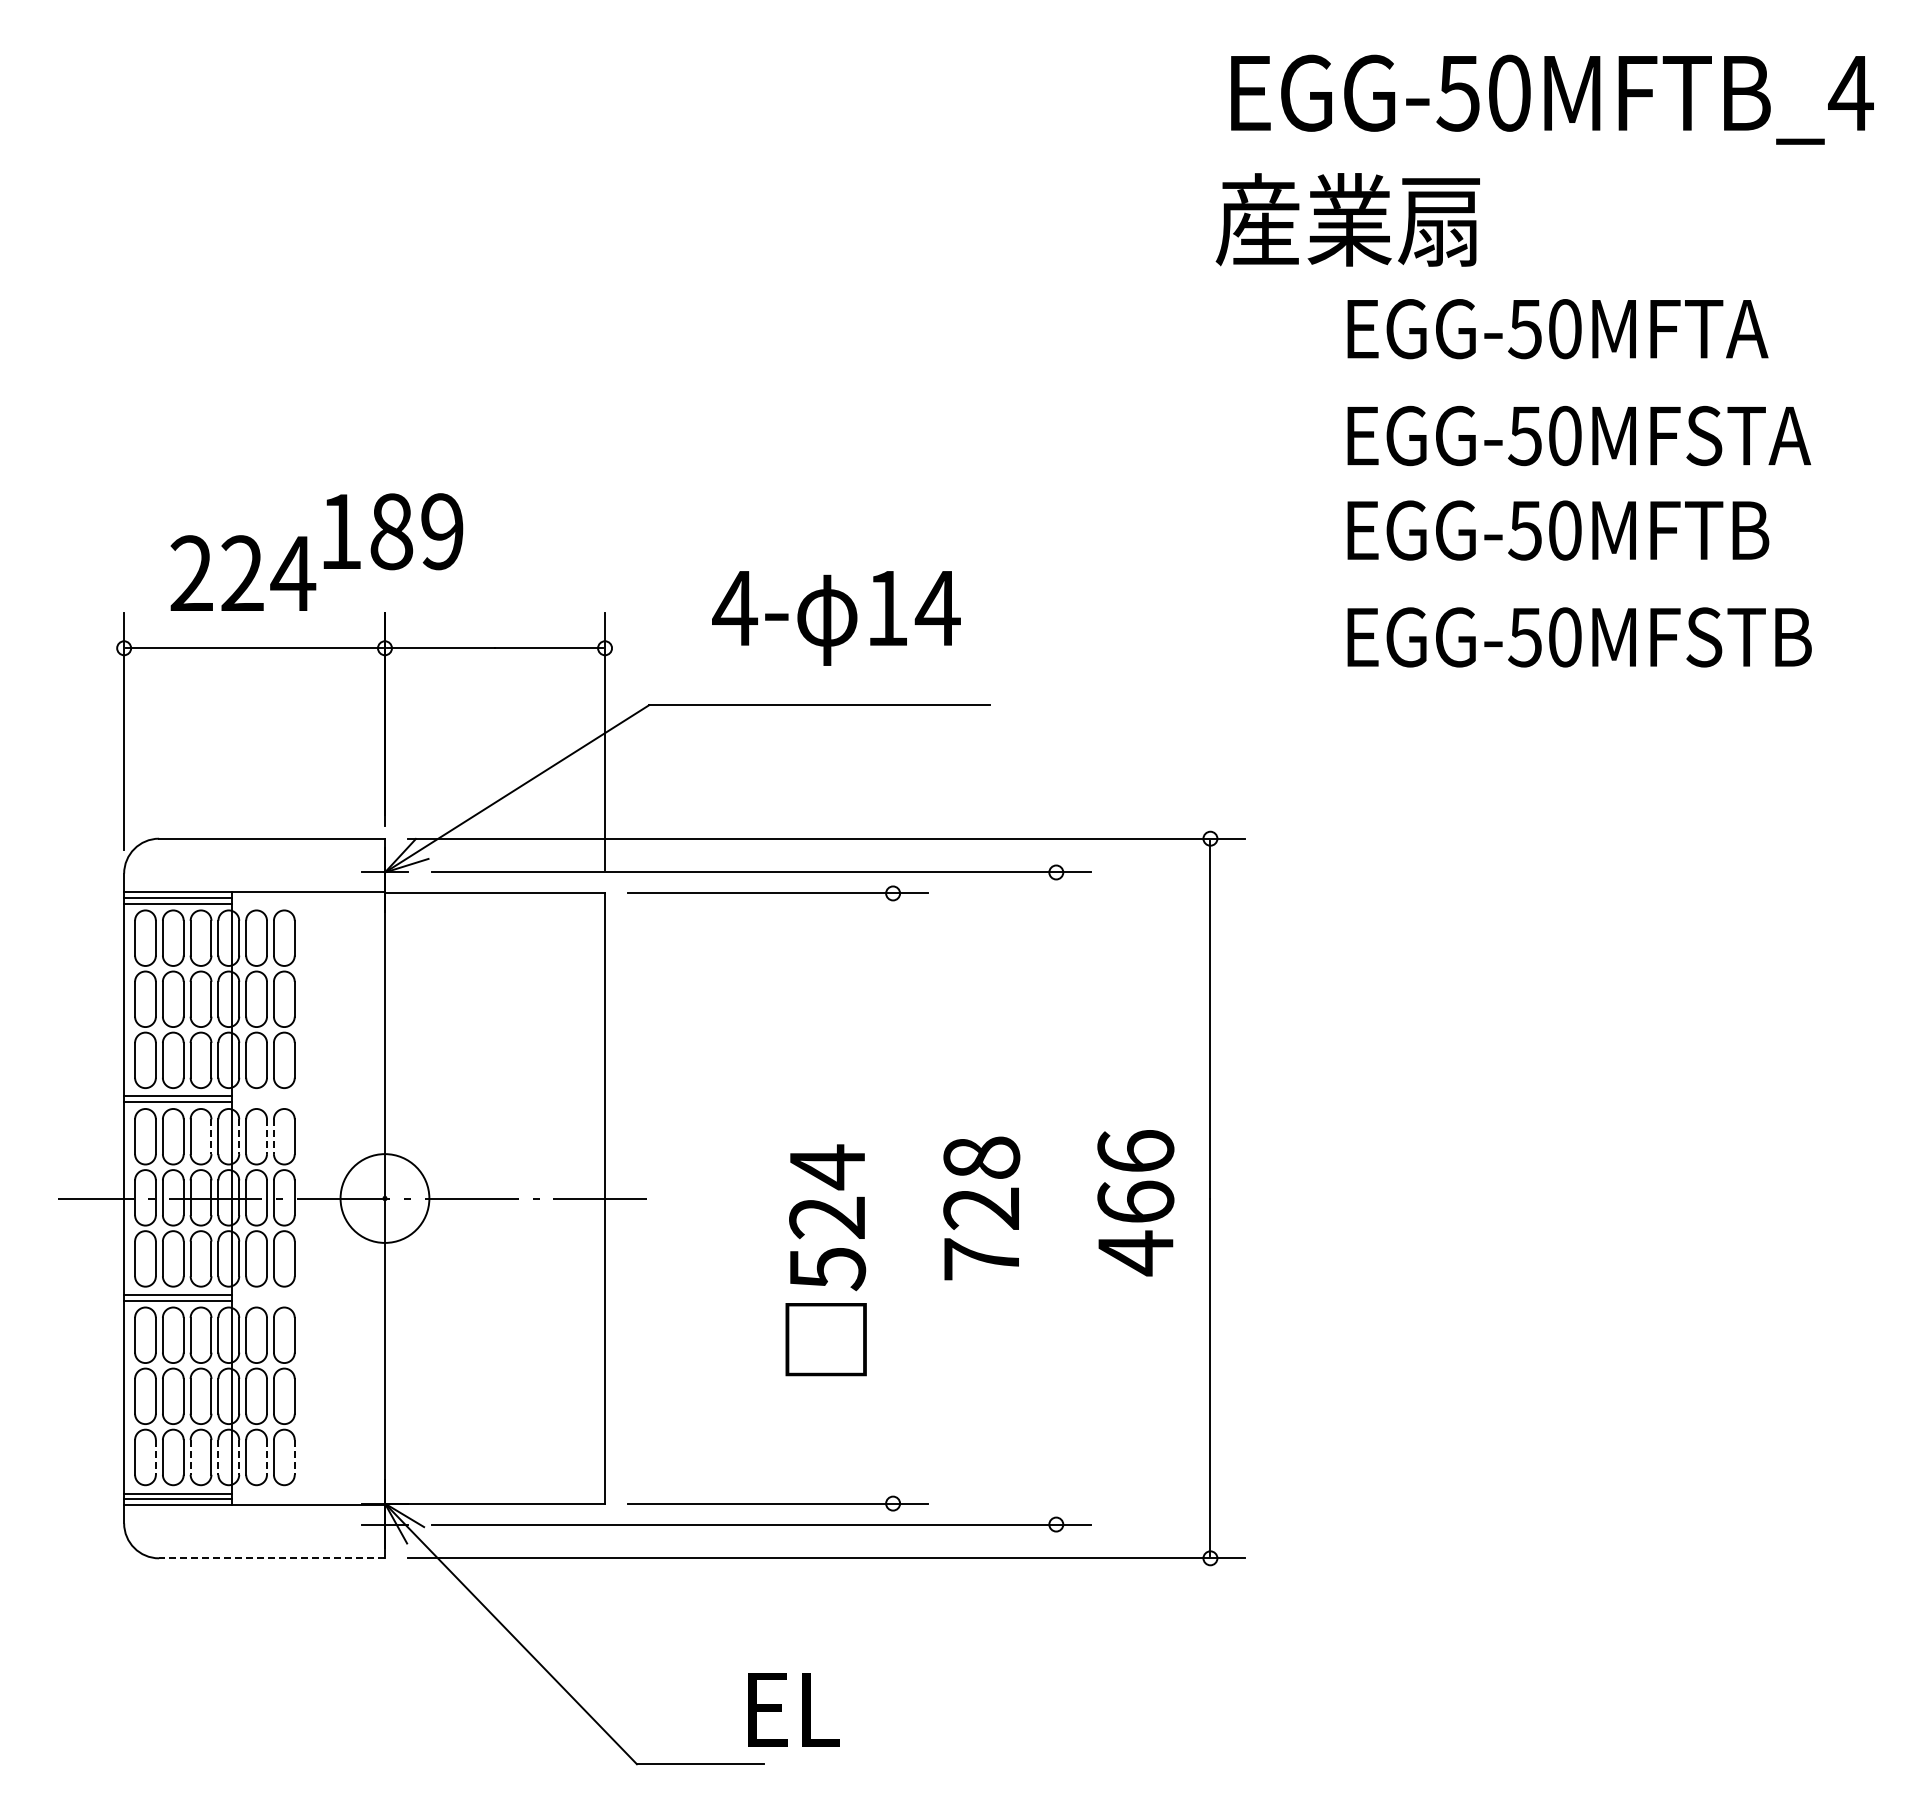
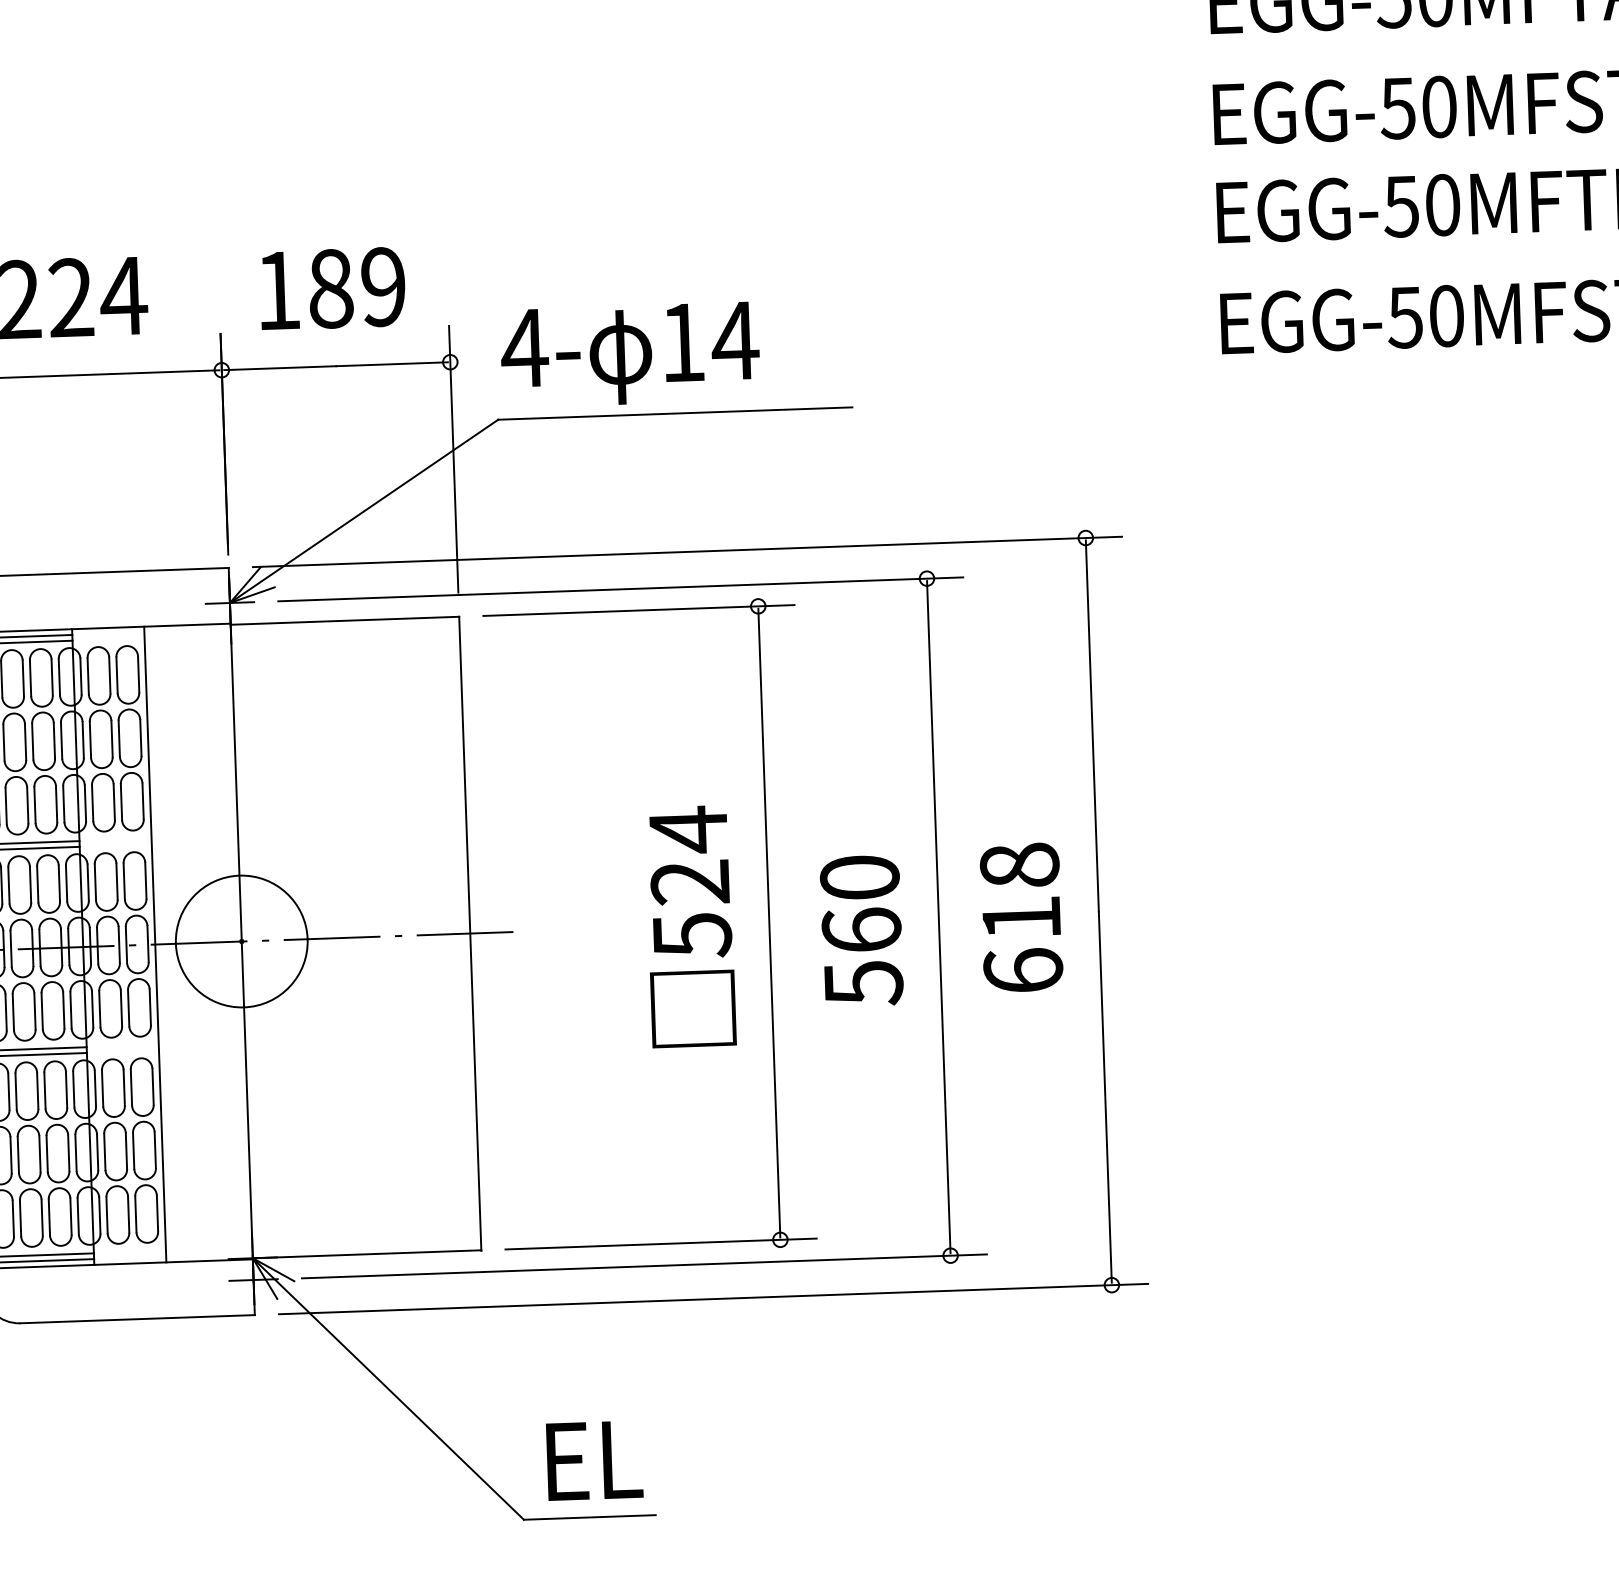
text: (393, 531) -> (332, 288), moved
text: (836, 618) -> (630, 355), moved
line: (211, 1137) -> (59, 884), dashed -> solid
line: (239, 1137) -> (88, 883), dashed -> solid
line: (267, 1137) -> (117, 882), dashed -> solid
line: (273, 1137) -> (123, 882), dashed -> solid
line: (301, 1198) -> (155, 944), added
circle: (384, 1198) -> (241, 941), size x1.43
line: (893, 1198) -> (769, 923), added
line: (1056, 1198) -> (938, 917), added
text: (1135, 1203) -> (1021, 919), 466 -> 618
text: (981, 1209) -> (861, 931), 728 -> 560
text: (825, 1260) -> (689, 926), moved
line: (155, 1457) -> (12, 1218), dashed -> solid
line: (190, 1457) -> (49, 1217), dashed -> solid
line: (218, 1457) -> (78, 1216), dashed -> solid
line: (239, 1457) -> (100, 1215), dashed -> solid
line: (267, 1457) -> (129, 1214), dashed -> solid
line: (294, 1457) -> (157, 1213), dashed -> solid
line: (272, 1558) -> (138, 1319), dashed -> solid
text: (793, 1709) -> (594, 1460), moved

